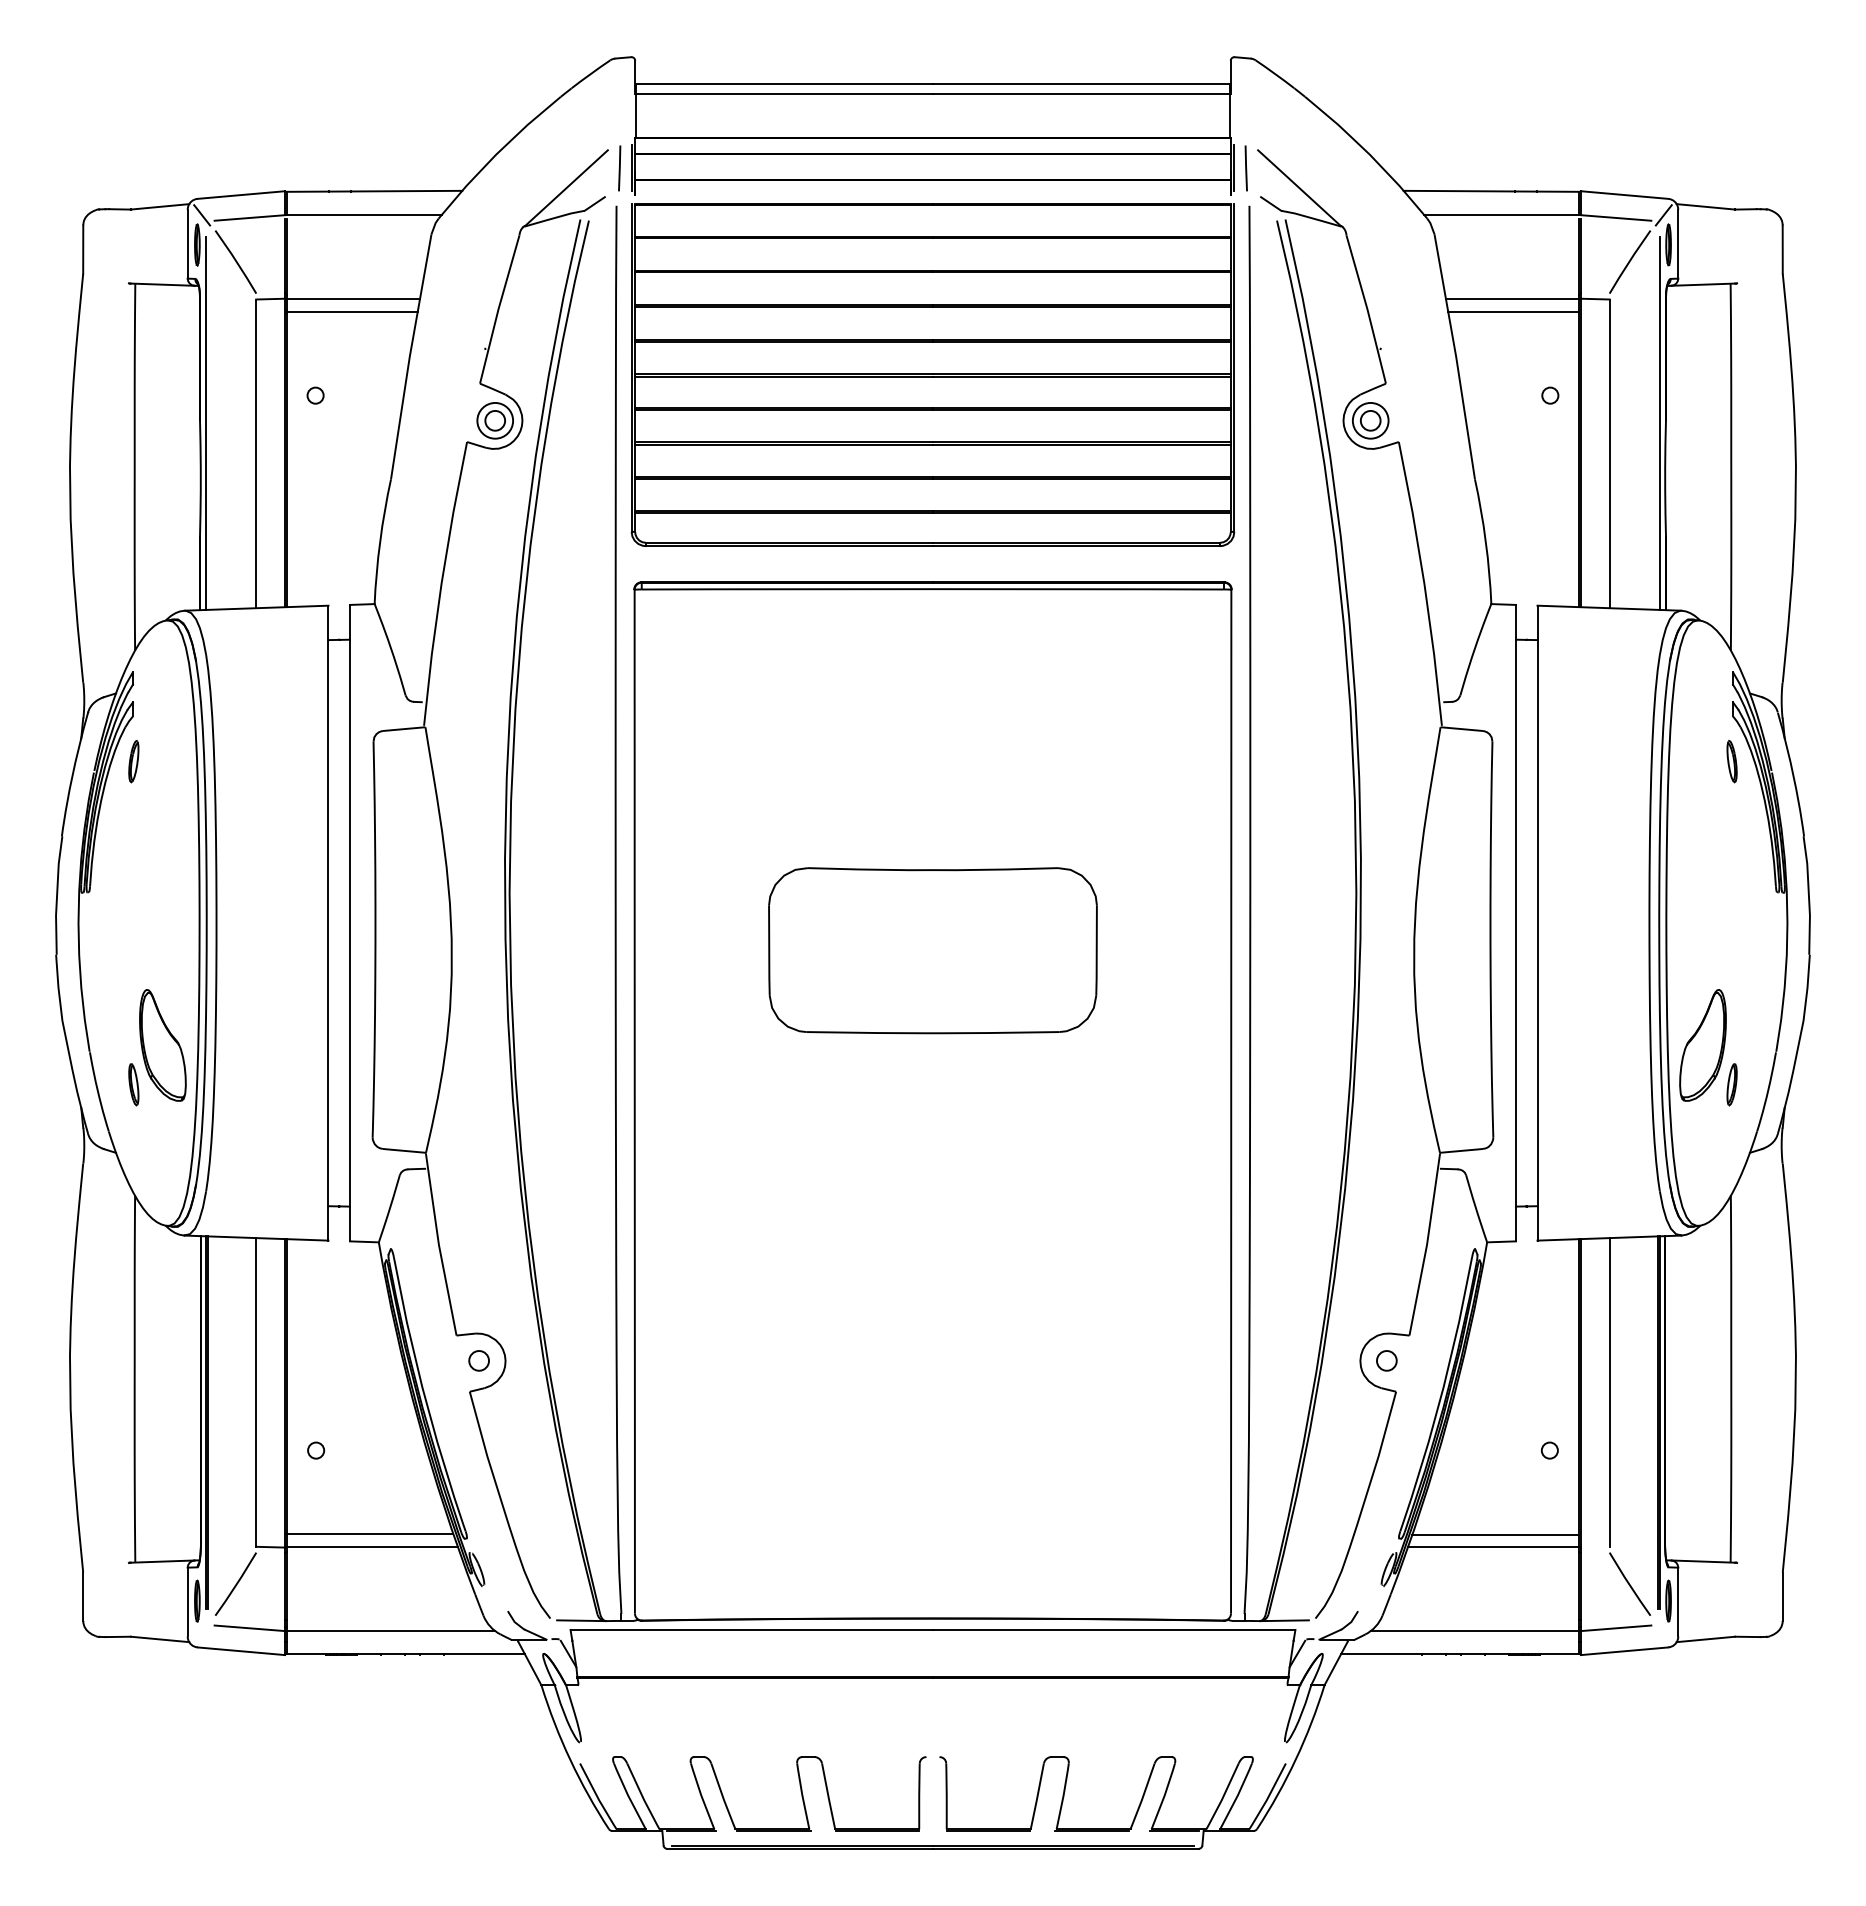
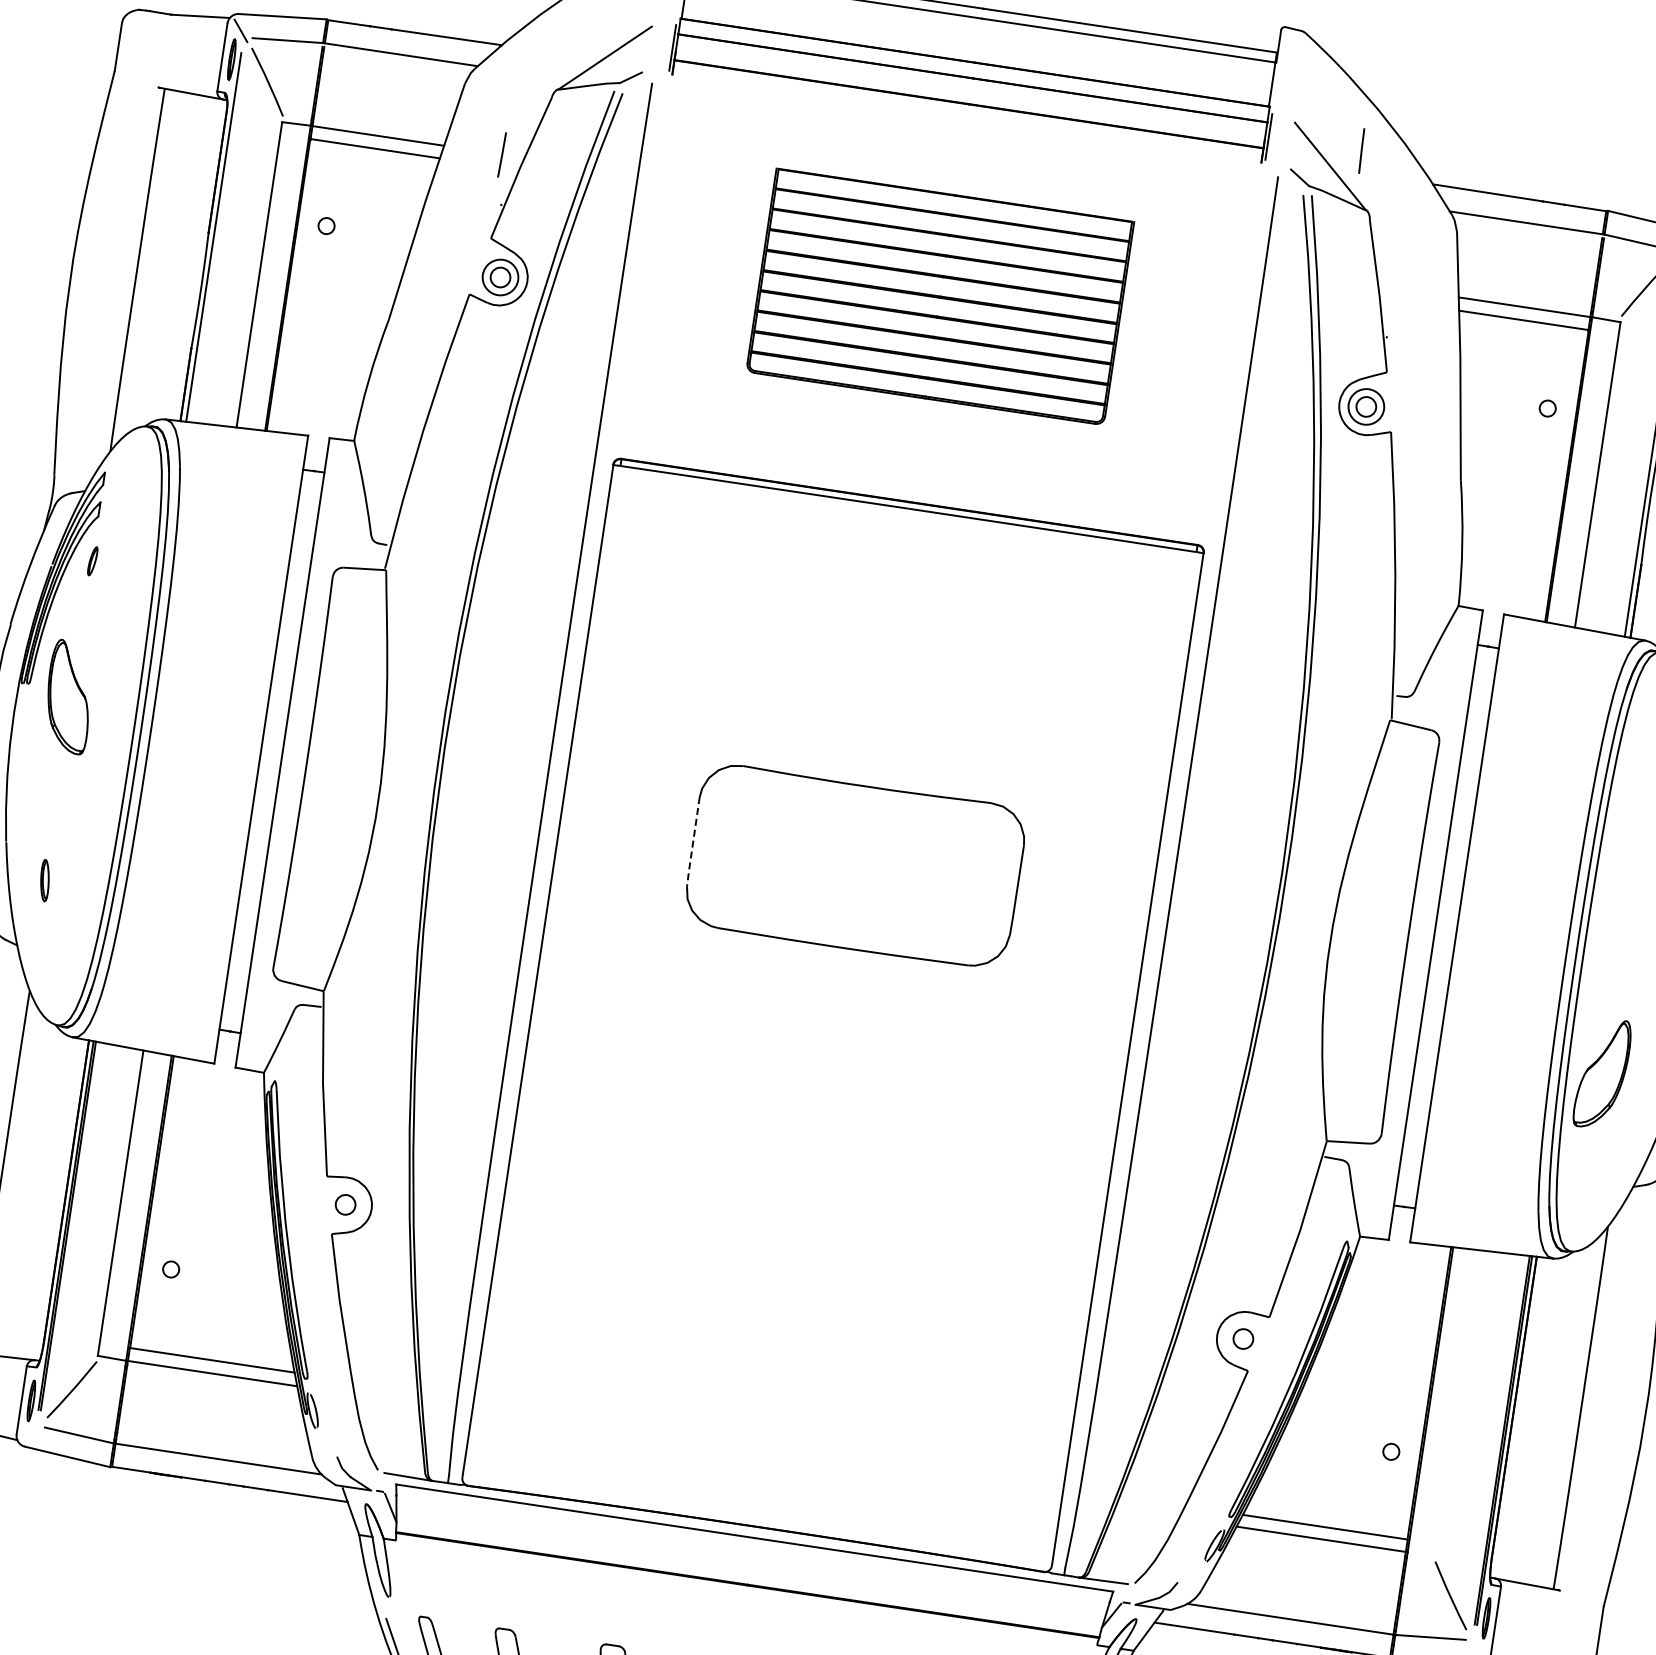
line: (619, 168) -> (501, 155), moved
line: (1245, 168) -> (1360, 150), moved
part: (932, 374) -> (939, 296), size x0.6
part: (133, 761) -> (92, 560), size x0.7
line: (769, 950) -> (693, 841), solid -> dashed
part: (162, 1045) -> (69, 697), moved
part: (1731, 1084) -> (1625, 1116), removed
line: (1609, 1392) -> (1458, 1403), removed

